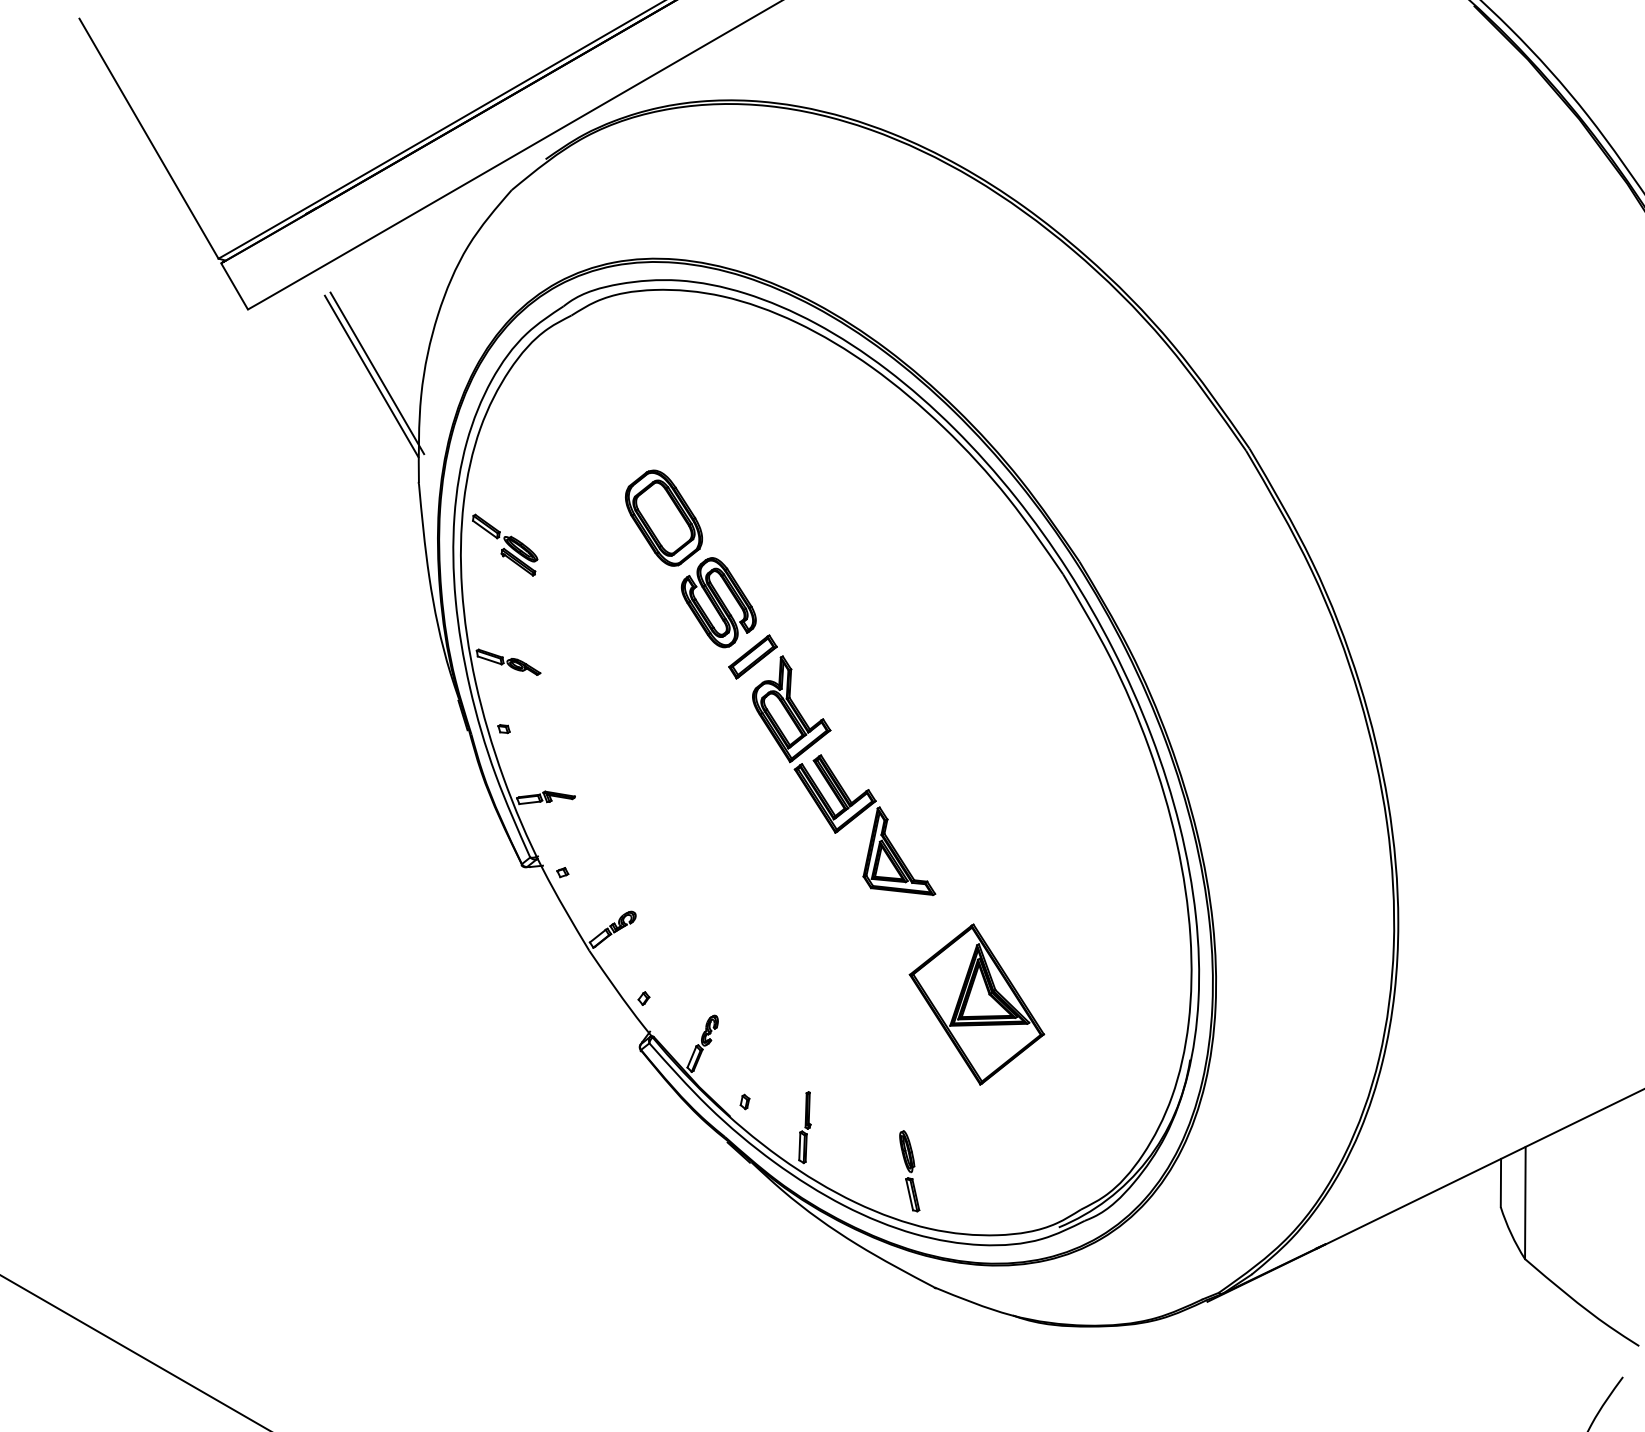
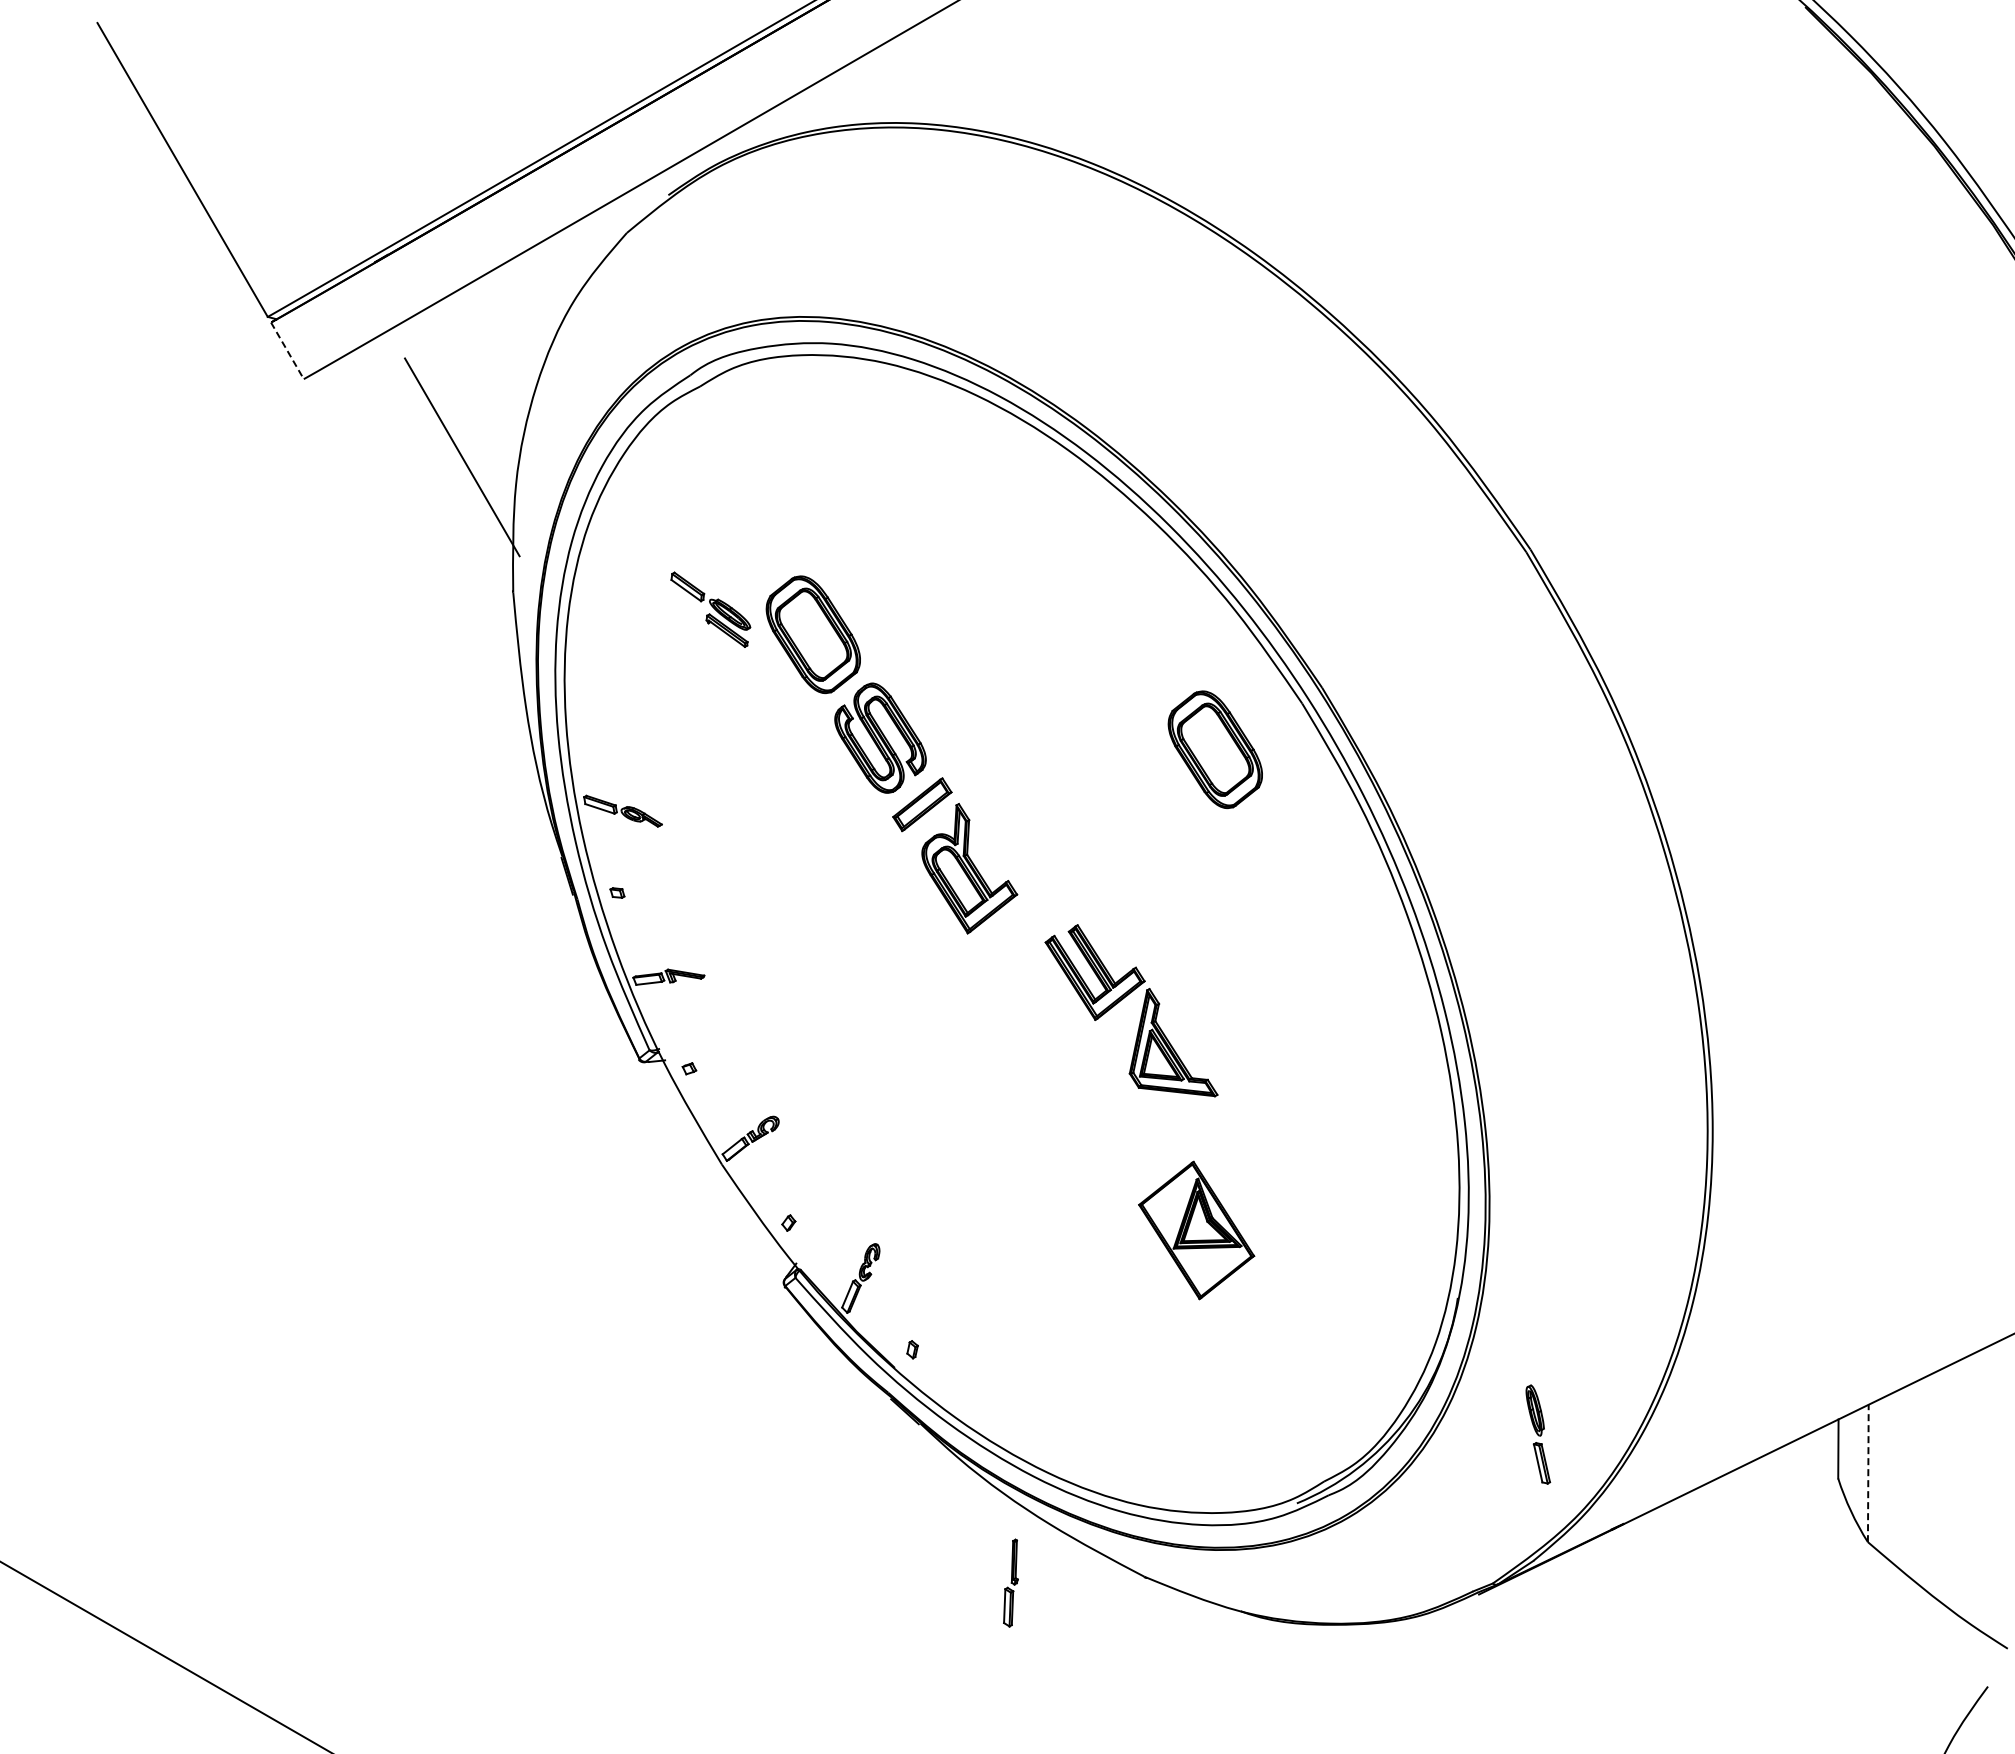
line: (234, 286) -> (287, 350), solid -> dashed
line: (371, 376) -> (455, 461), removed
part: (504, 544) -> (710, 609), moved
part: (991, 611) -> (1214, 749), added
part: (873, 825) -> (1141, 1011), moved
part: (976, 1004) -> (1196, 1230), size x0.7
part: (804, 1127) -> (1010, 1582), moved
part: (909, 1171) -> (1538, 1434), moved
line: (1525, 1203) -> (1868, 1473), solid -> dashed

